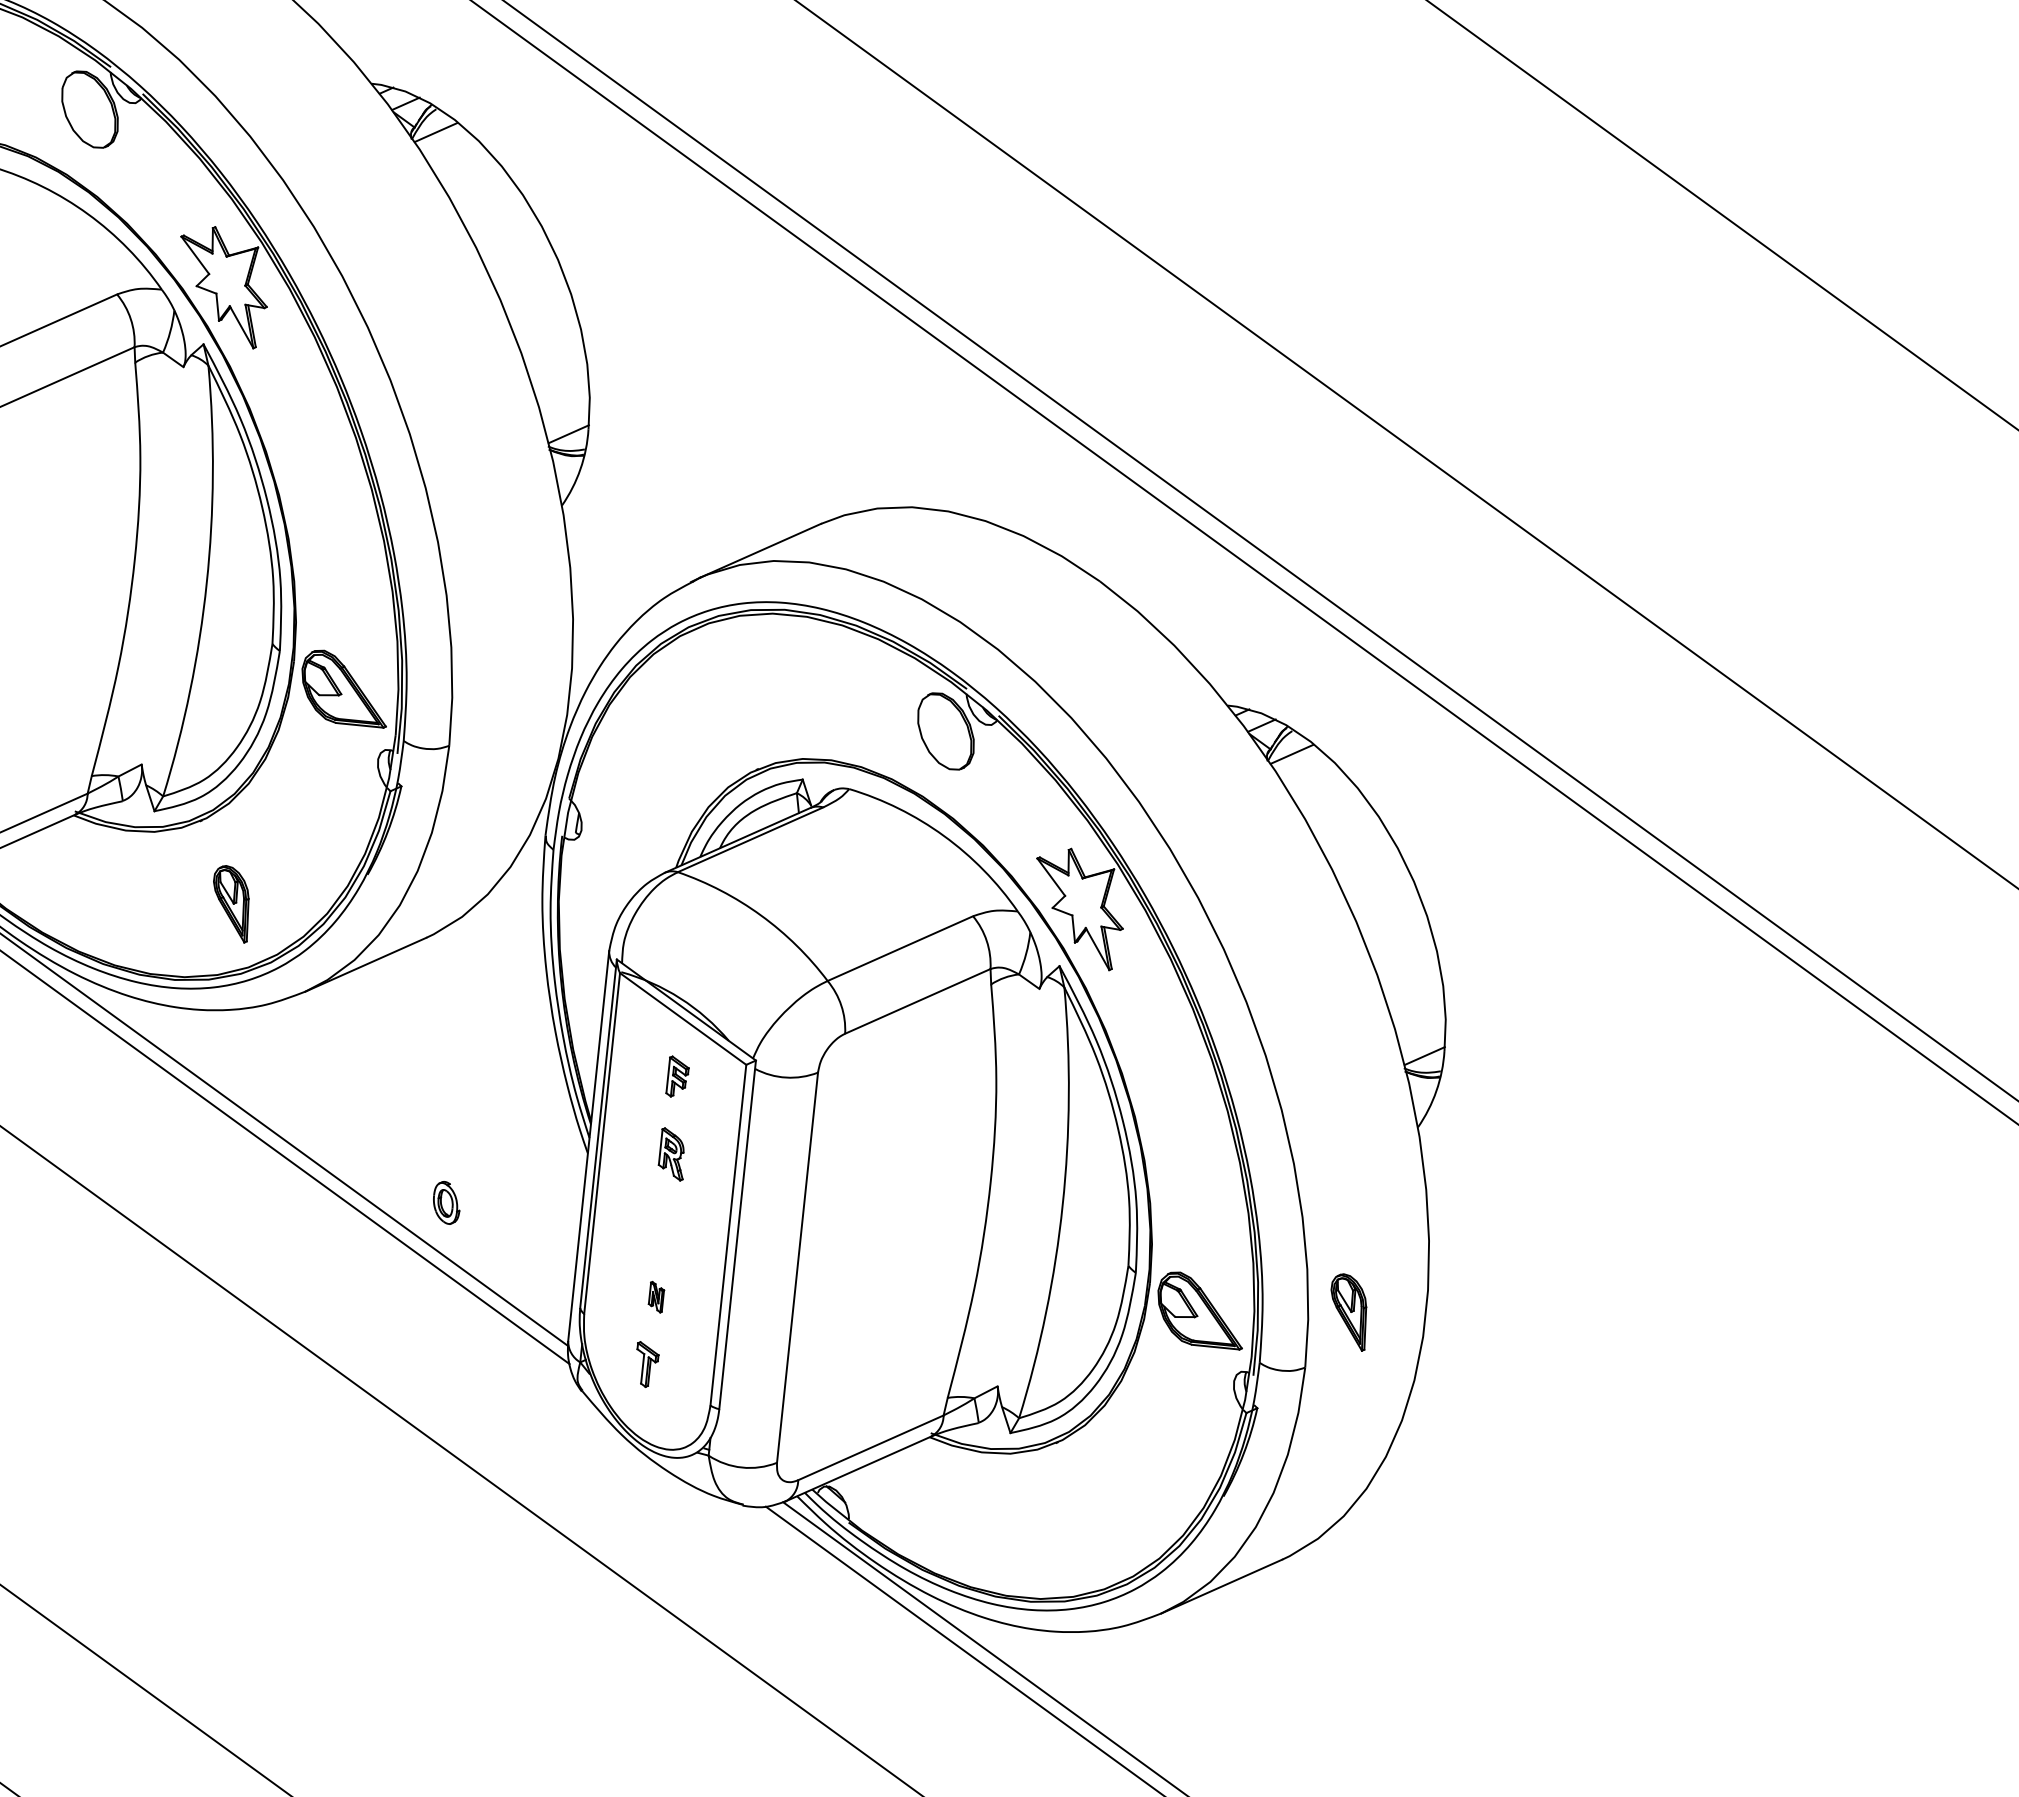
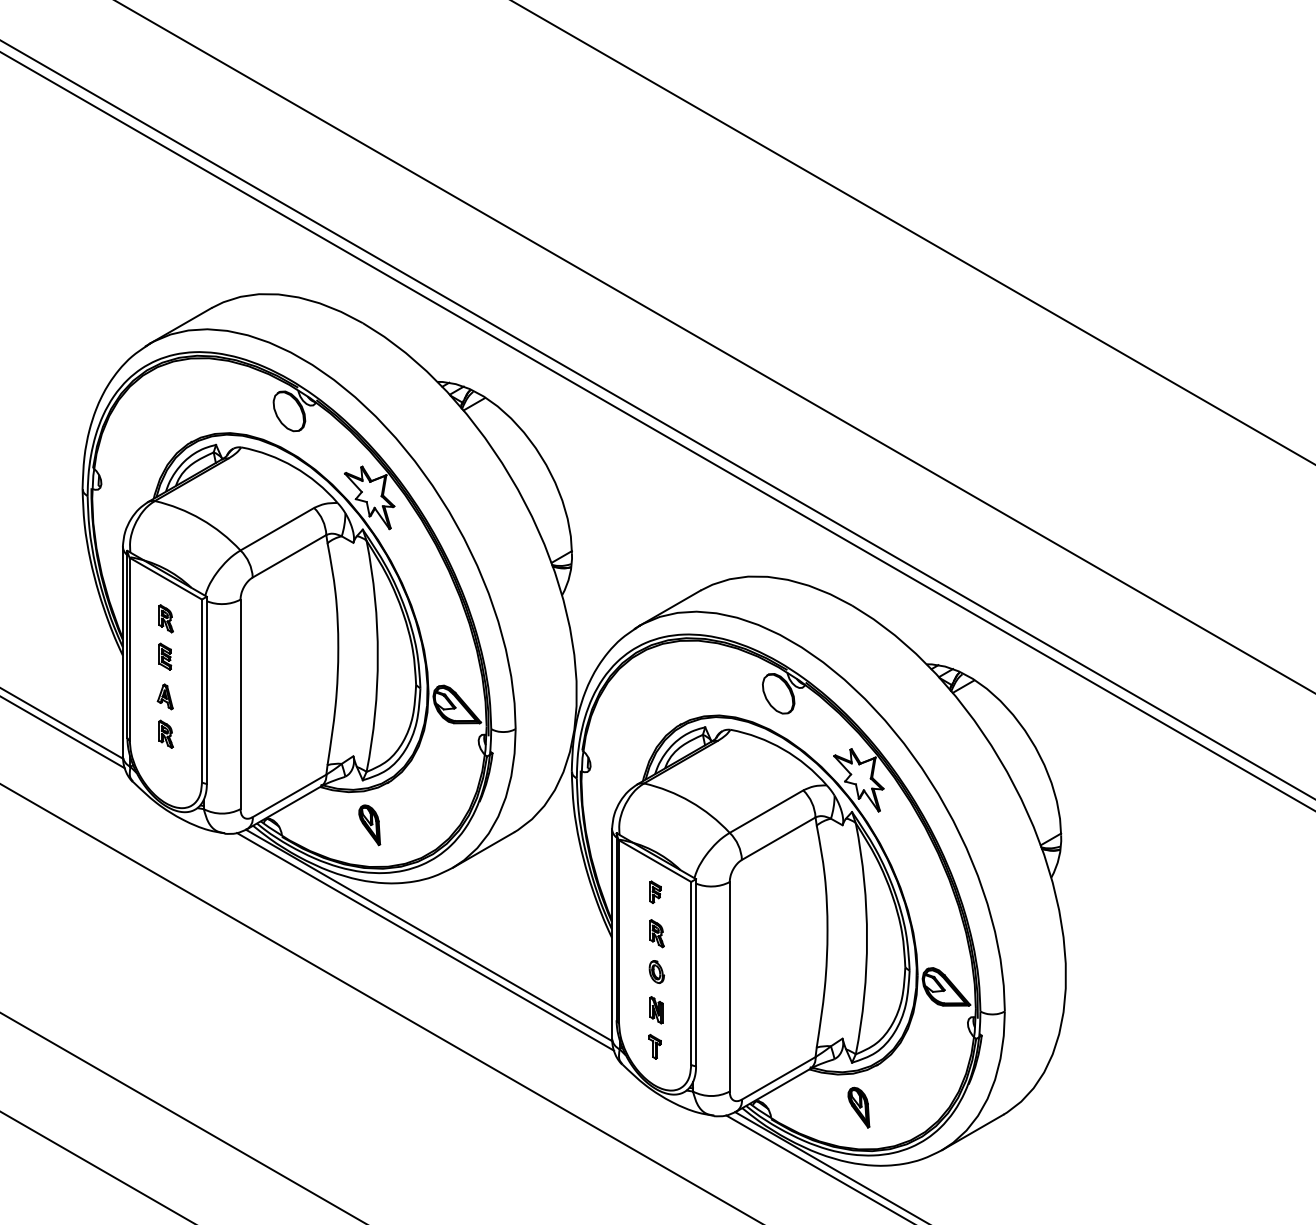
part: (230, 904) -> (369, 825), moved
part: (446, 1201) -> (656, 971), moved
part: (656, 1297) -> (656, 1010), size x1.67
part: (1348, 1311) -> (858, 1107), moved

